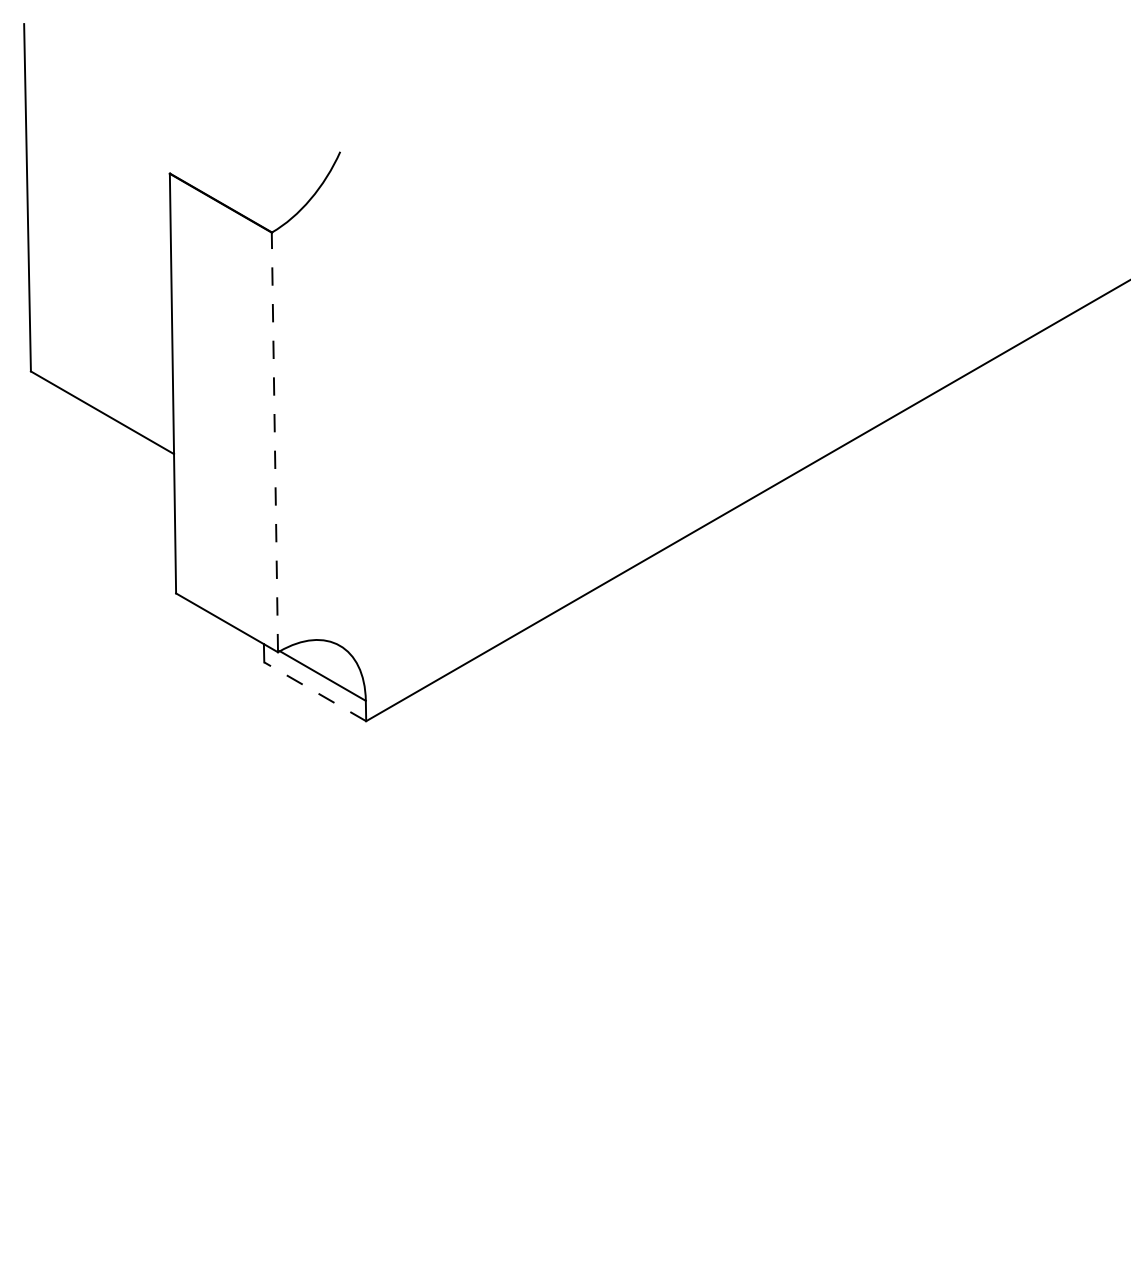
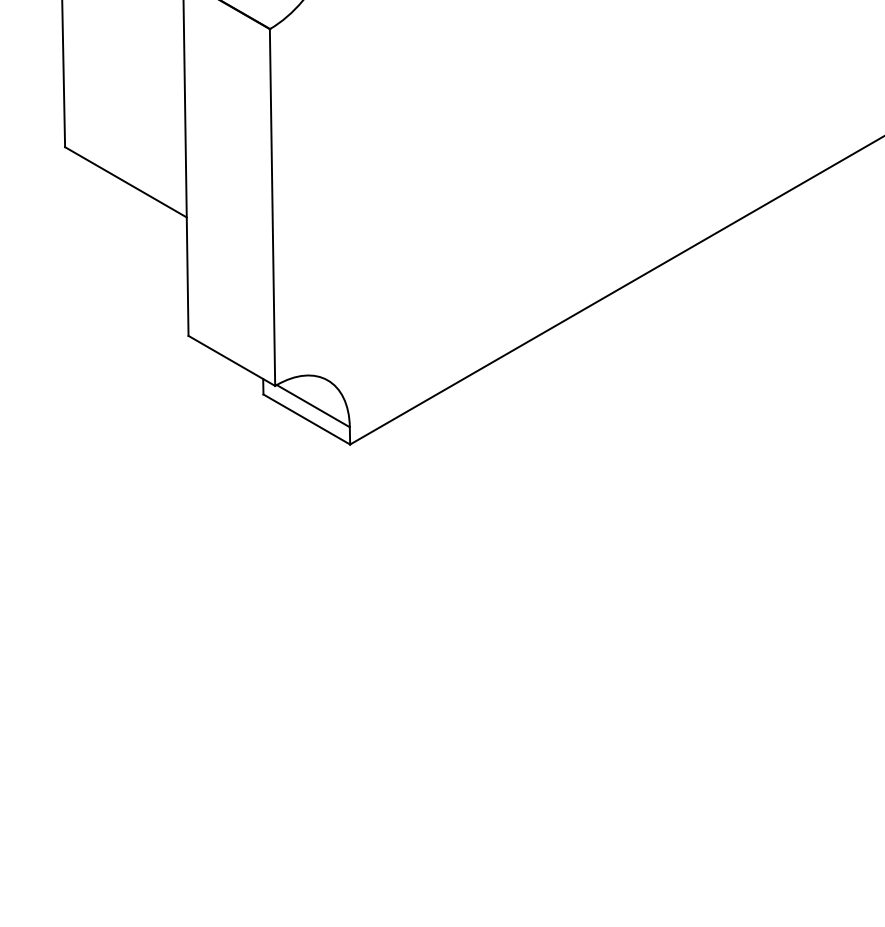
line: (274, 442) -> (272, 207), dashed -> solid
line: (315, 691) -> (307, 419), dashed -> solid

